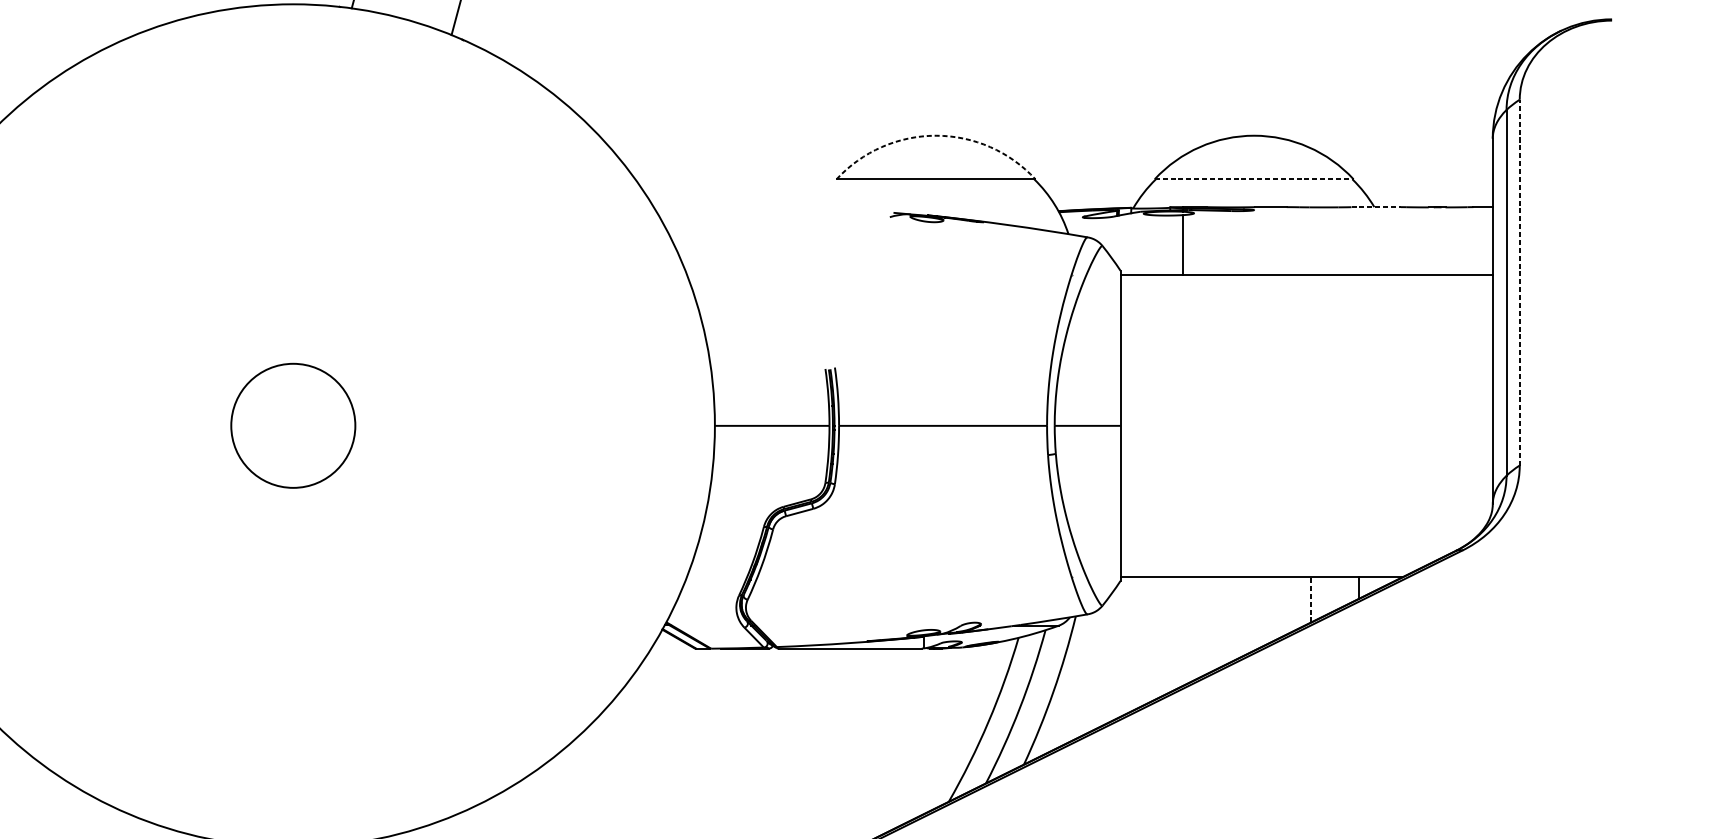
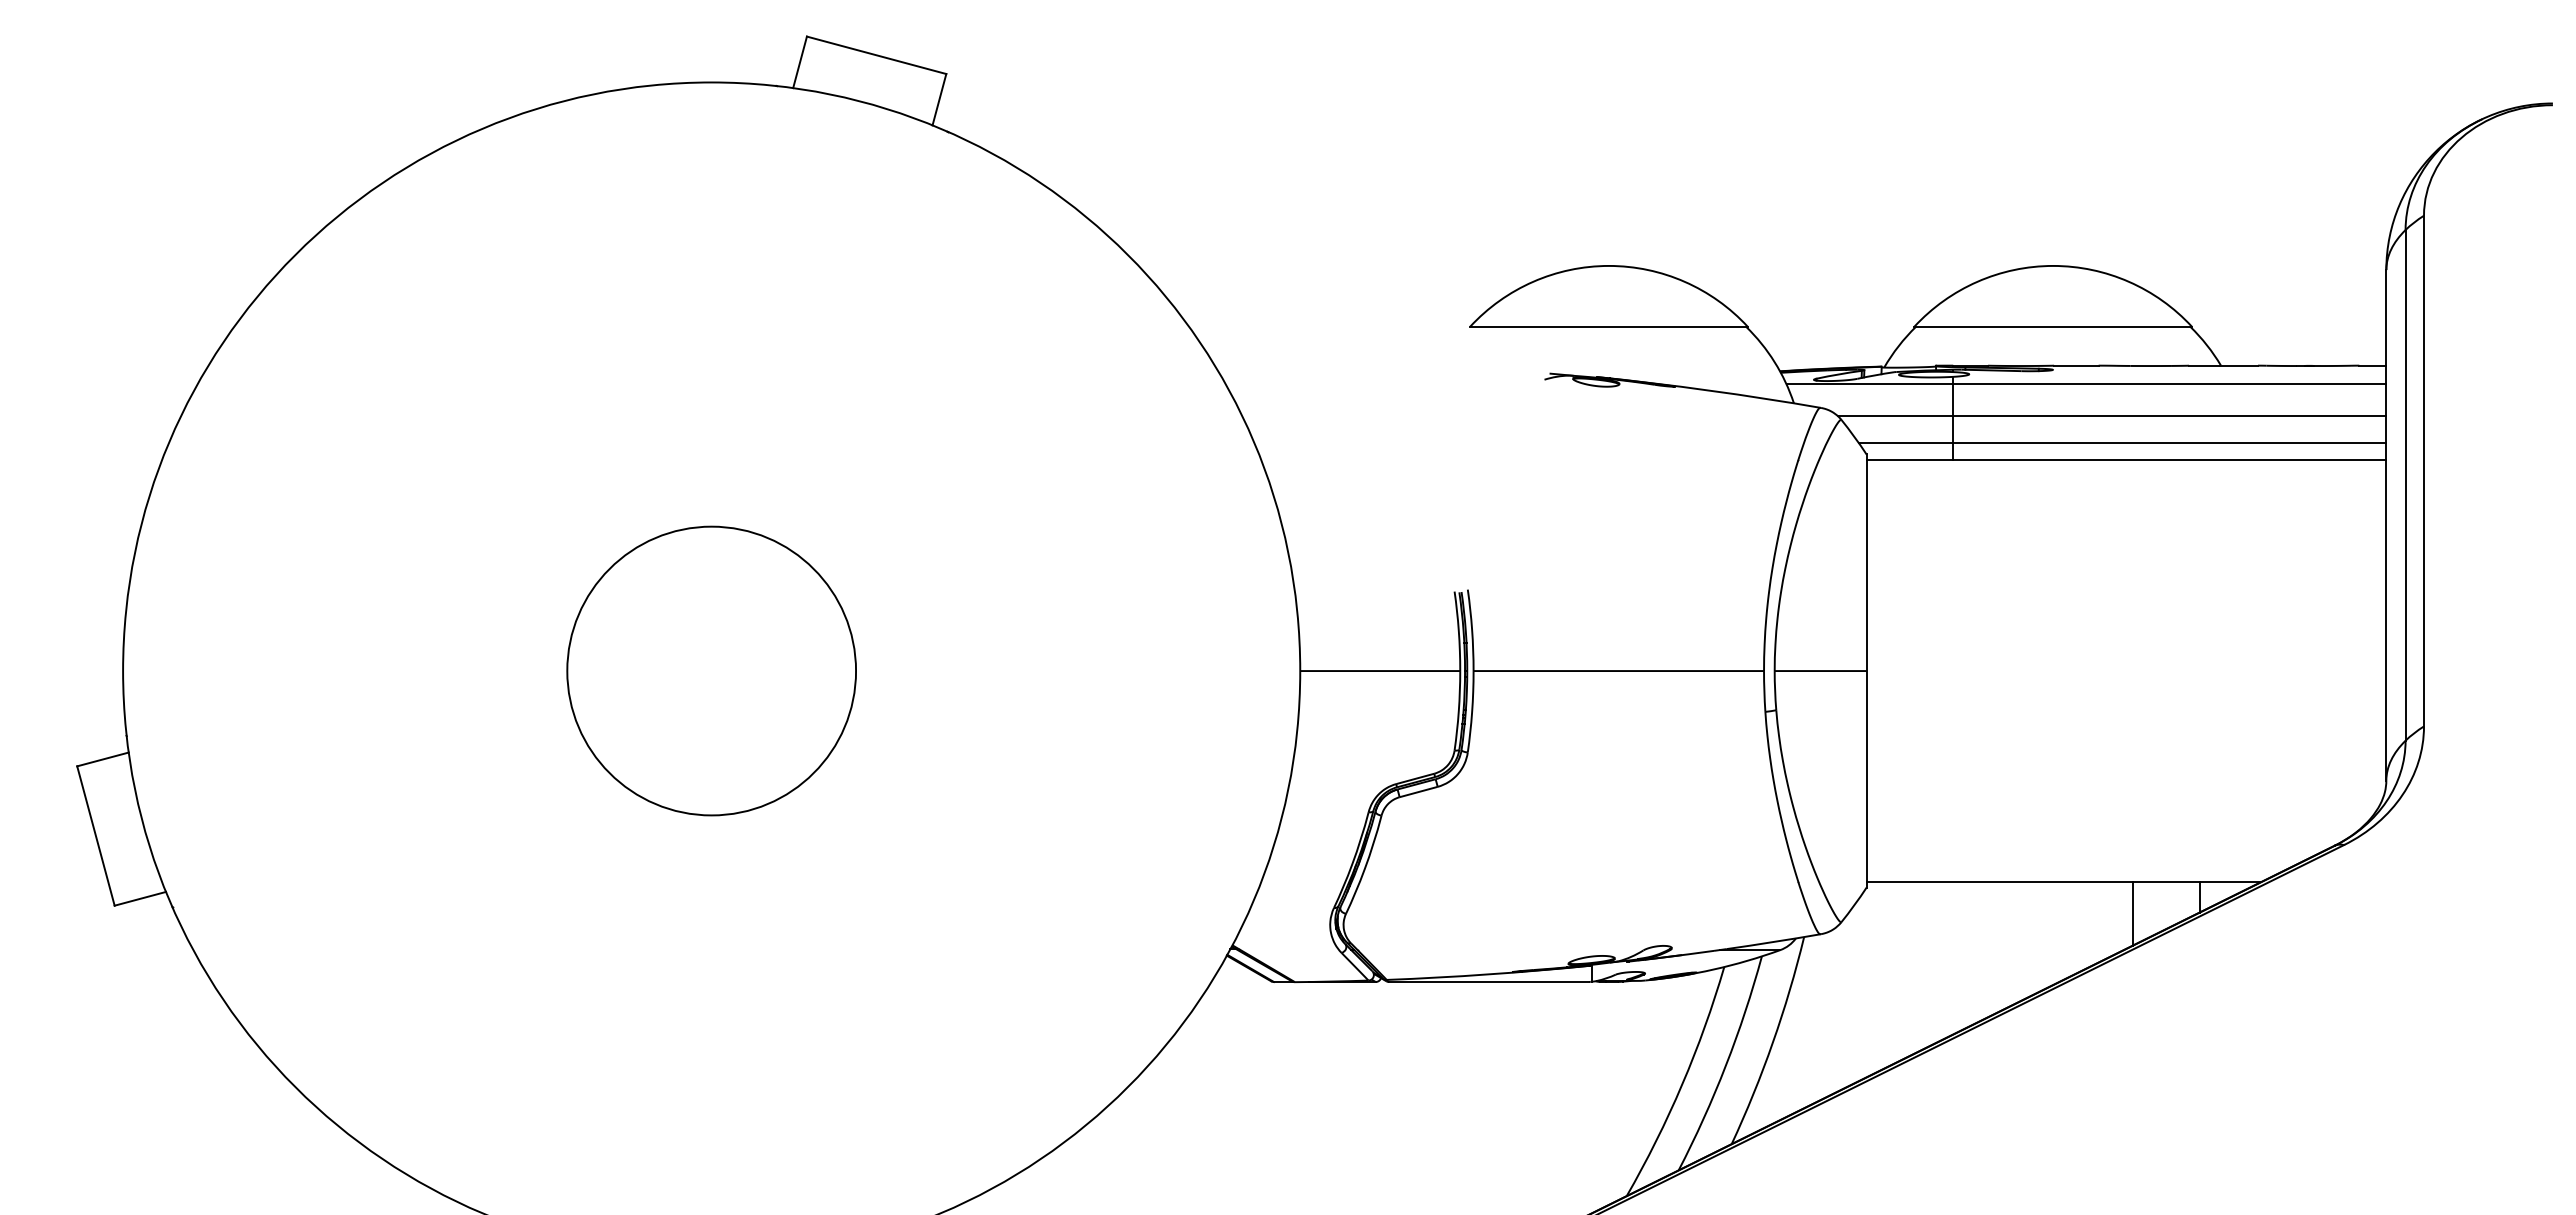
arc: (935, 135) -> (1608, 265), dashed -> solid
line: (1254, 179) -> (2053, 326), dashed -> solid
line: (1376, 207) -> (2224, 365), dashed -> solid
line: (1278, 220) -> (2086, 384), added
line: (1296, 243) -> (2112, 416), added
line: (1303, 262) -> (2122, 443), added
line: (1520, 282) -> (2424, 470), dashed -> solid
circle: (293, 425) -> (711, 670), size x1.67
line: (1311, 599) -> (2133, 913), dashed -> solid

